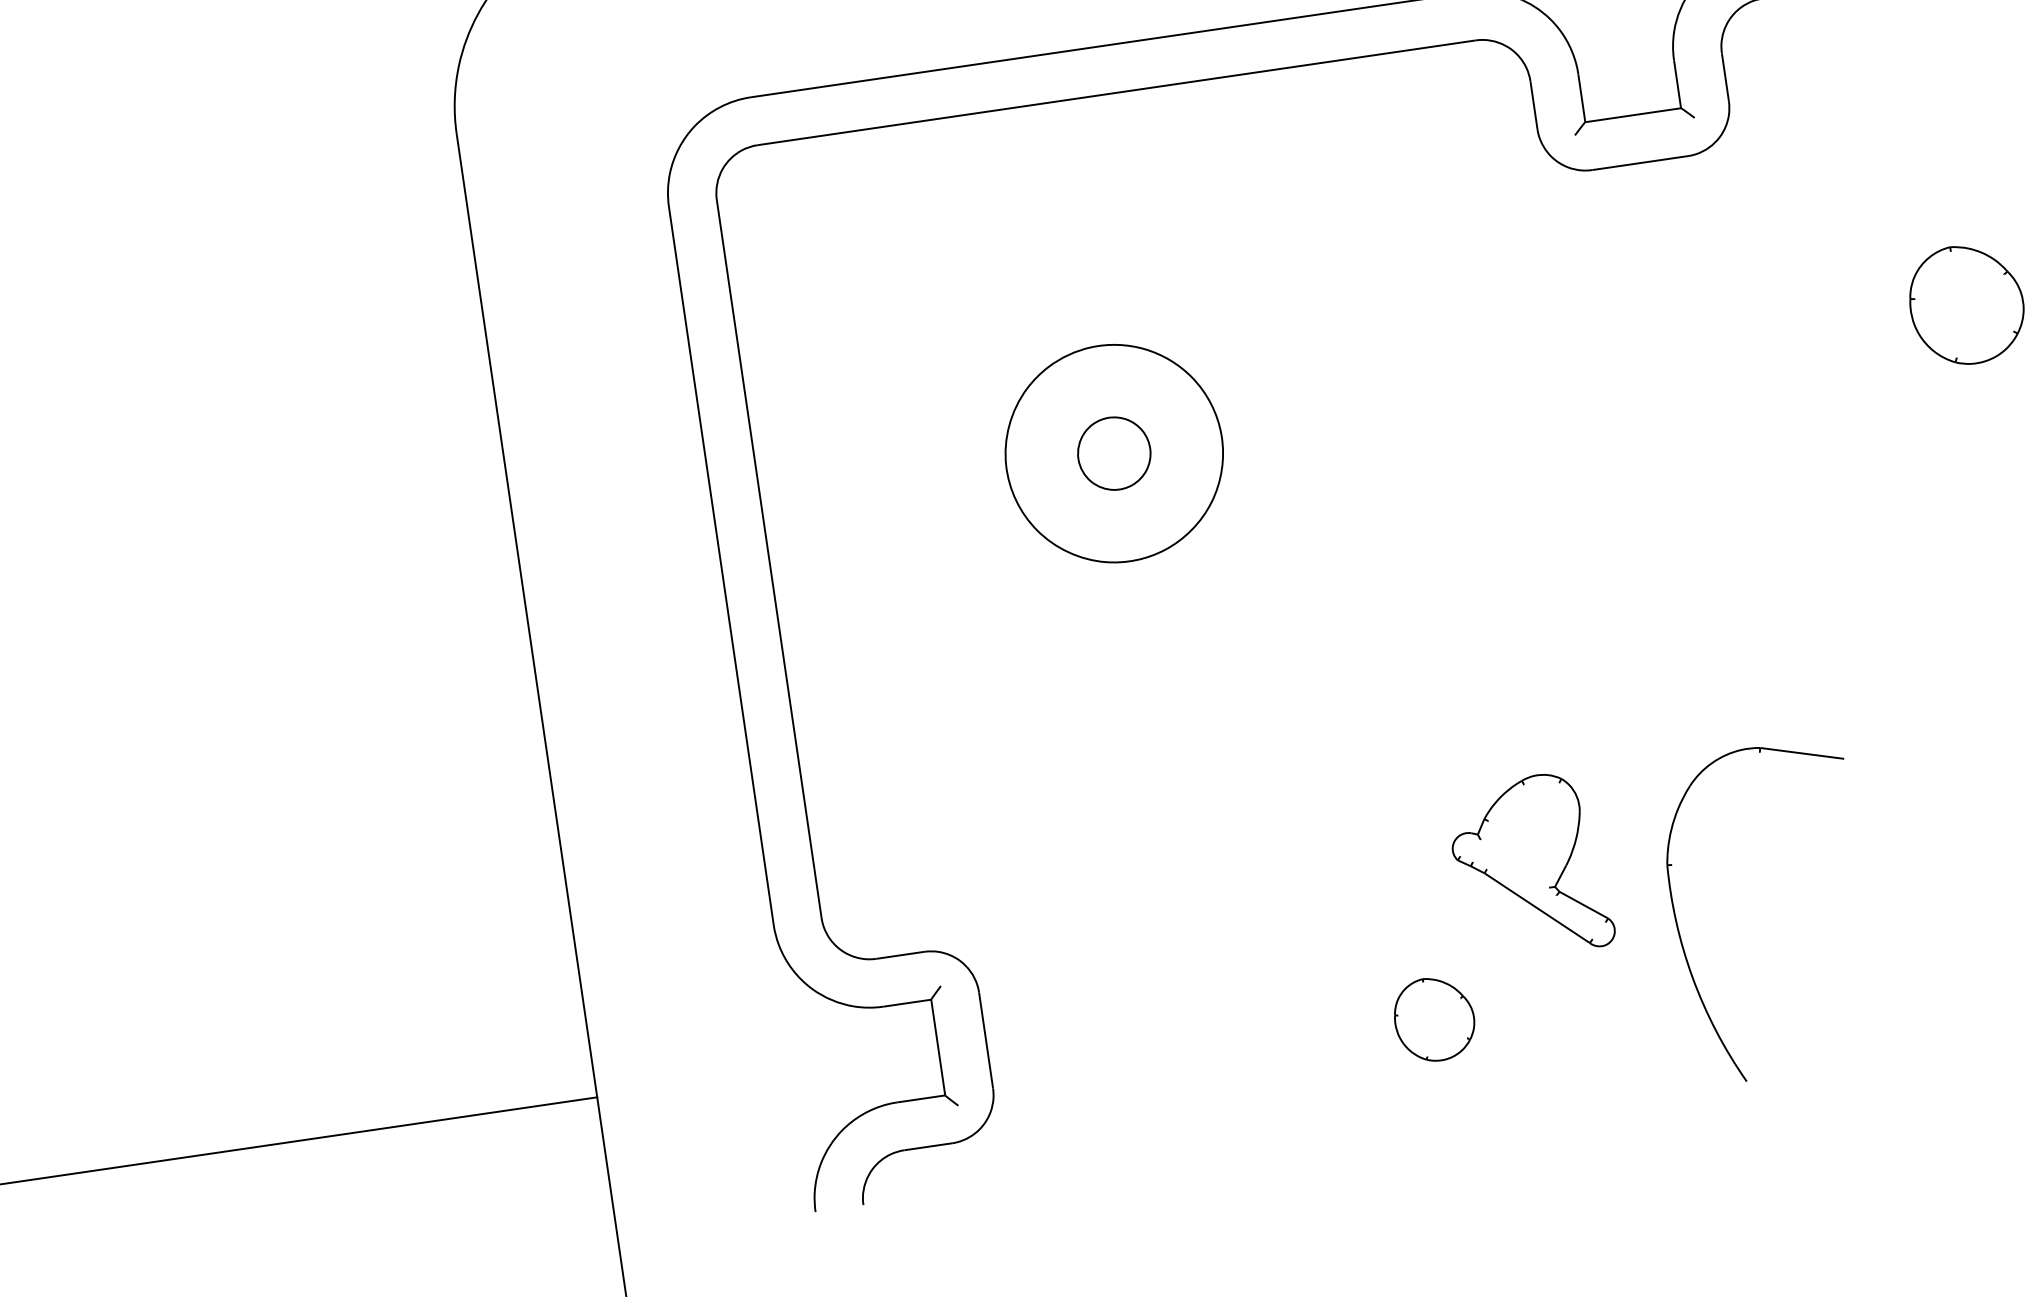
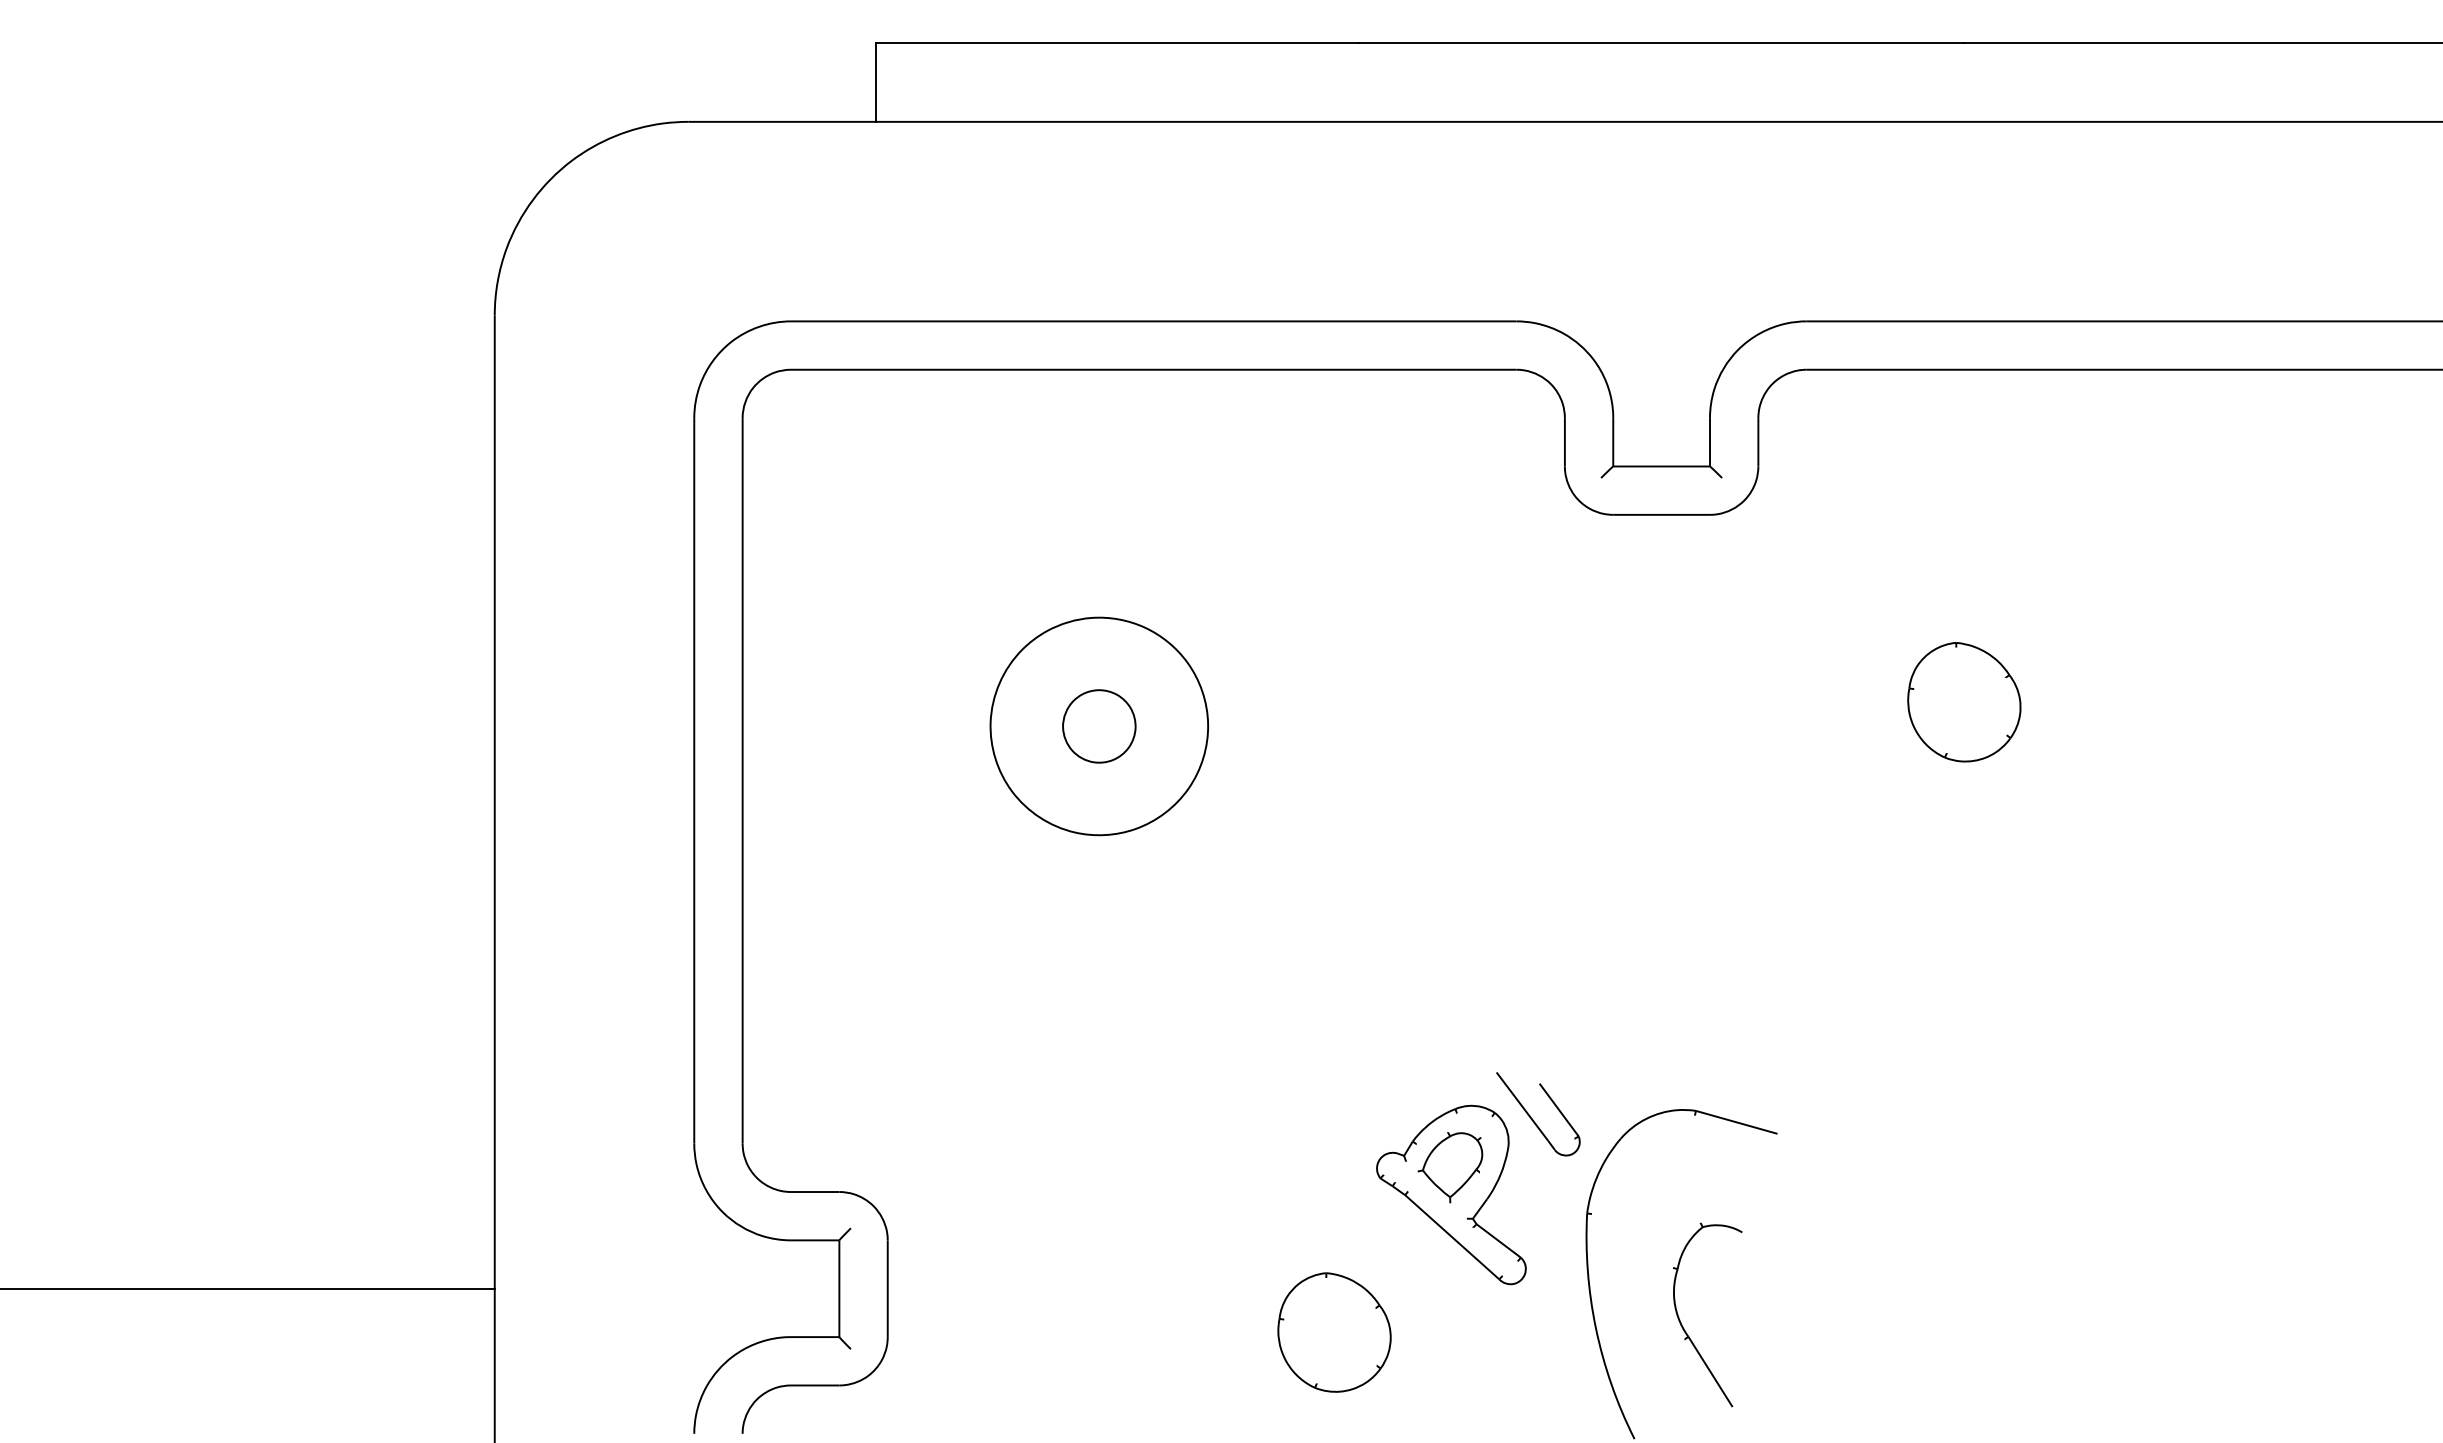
part: (1600, 779) -> (1533, 1119), added
part: (1525, 839) -> (1450, 1167), added
part: (1778, 963) -> (1683, 1326), added
part: (1434, 1019) -> (1334, 1332), size x1.43

